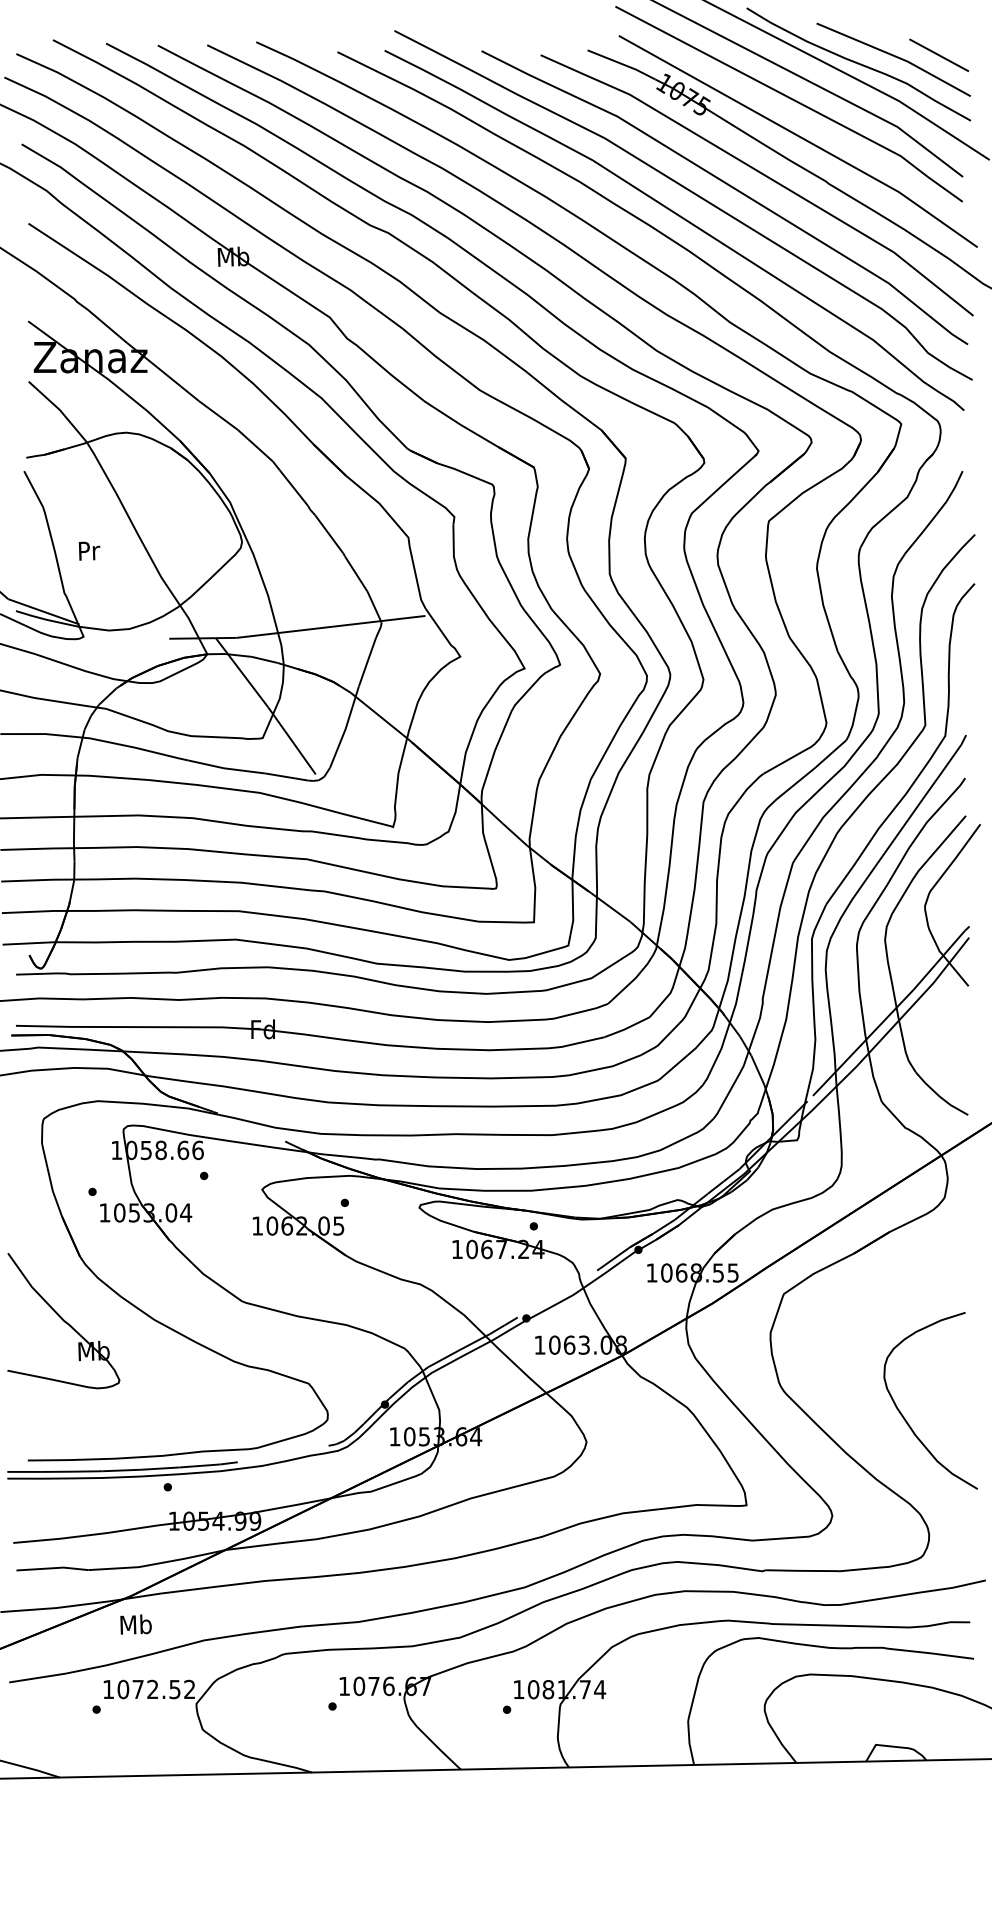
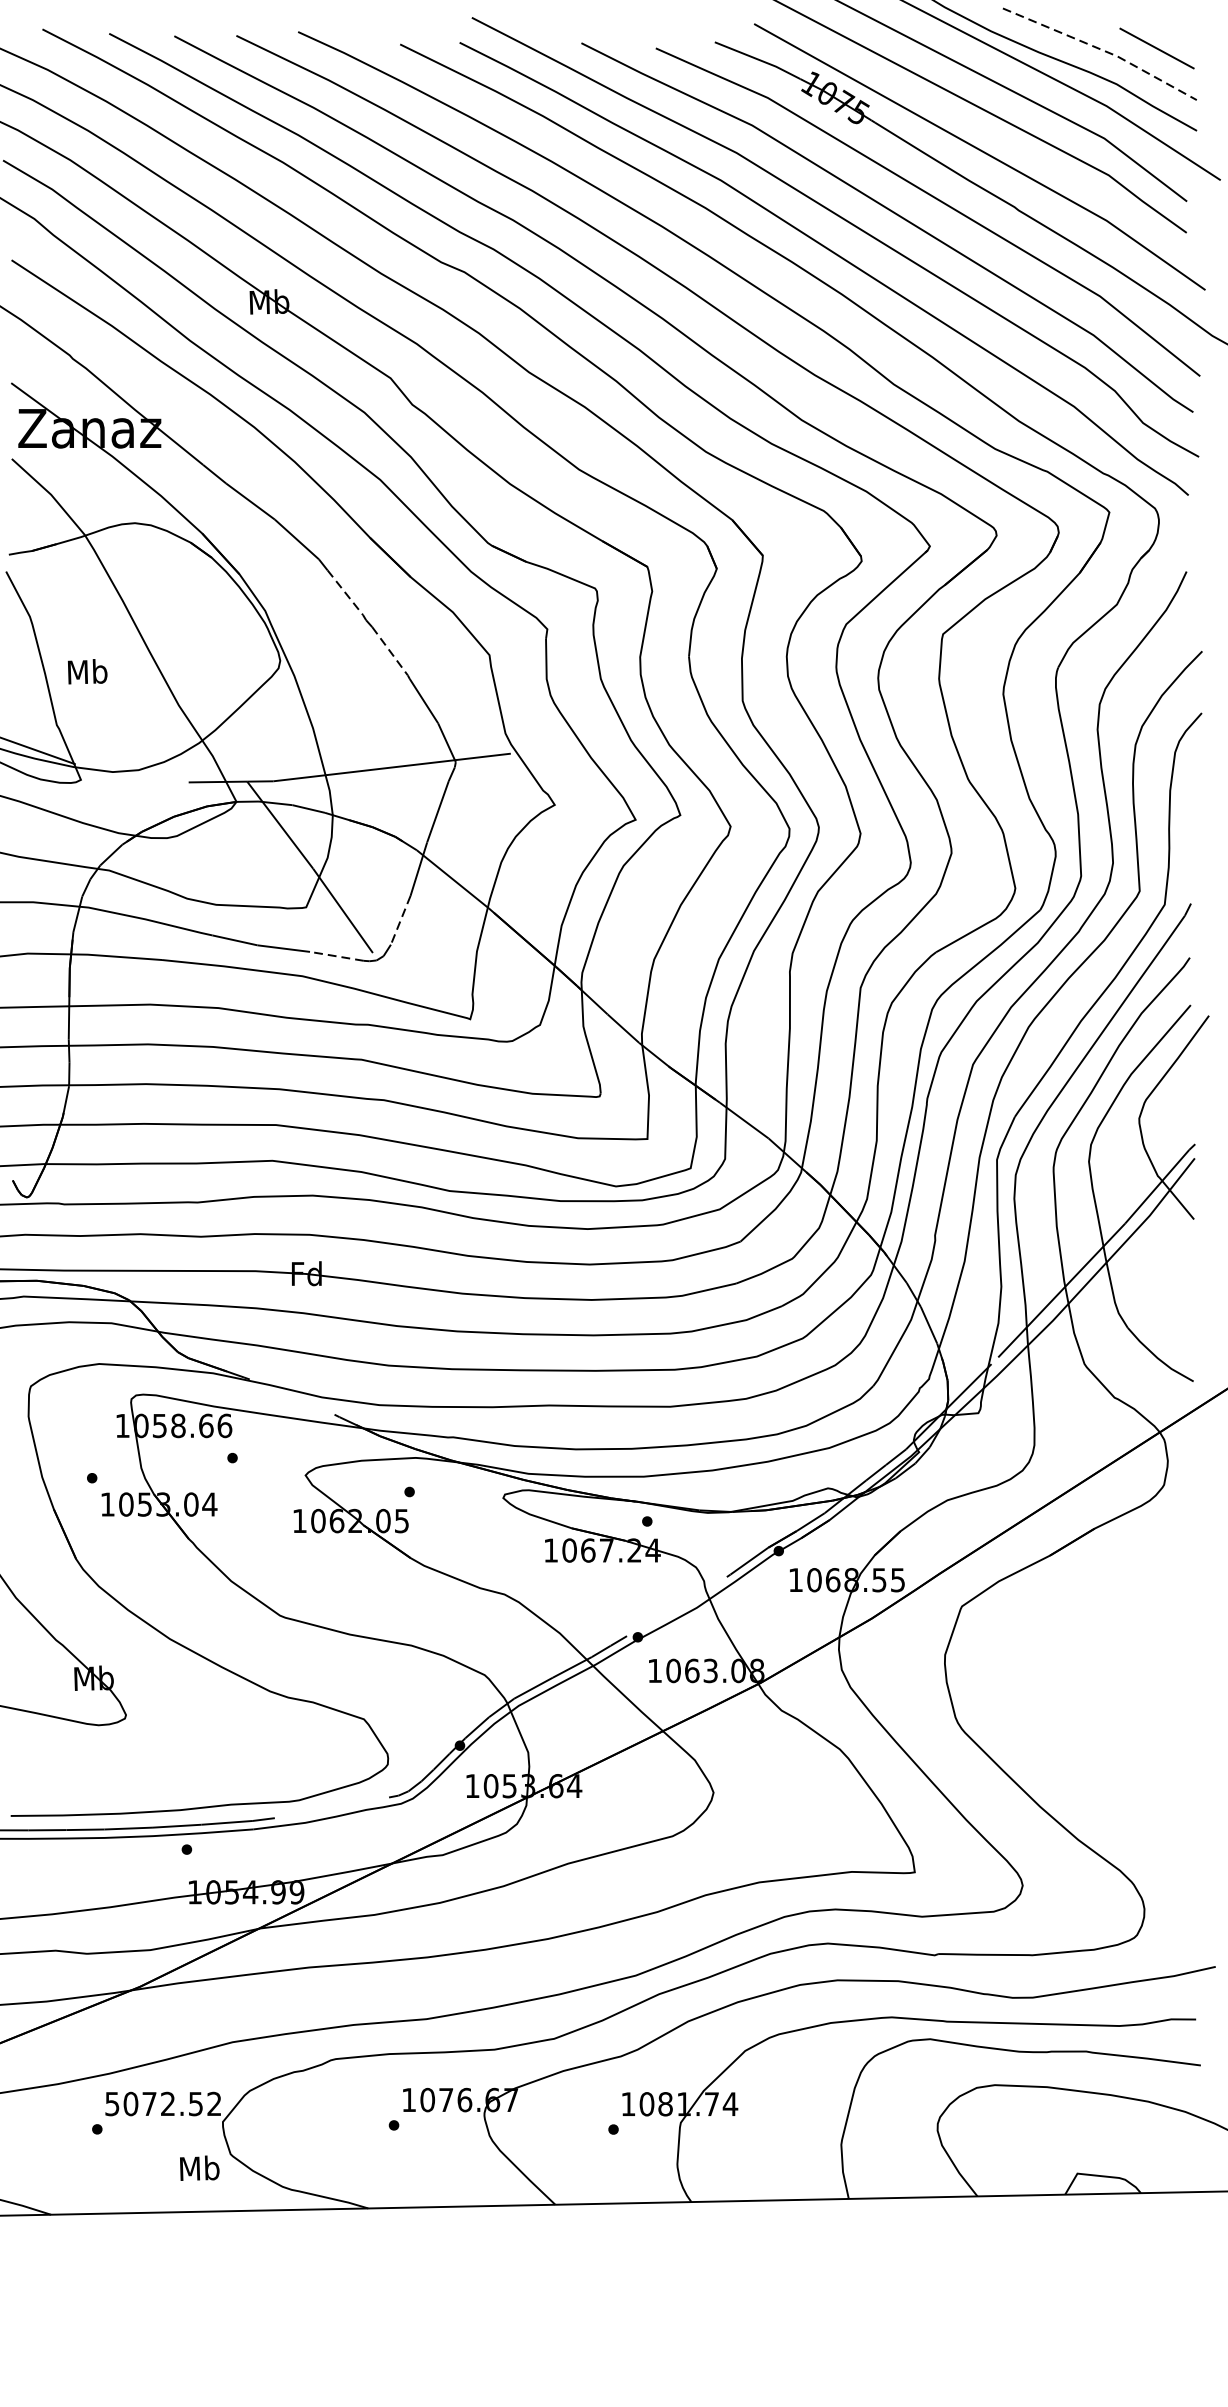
line: (896, 56) -> (1103, 50), solid -> dashed
line: (293, 487) -> (344, 592), solid -> dashed
line: (329, 534) -> (390, 651), solid -> dashed
text: (88, 550) -> (87, 671), Pr -> Mb
line: (337, 748) -> (400, 920), solid -> dashed
line: (287, 777) -> (337, 956), solid -> dashed
curve: (905, 1418) -> (1114, 1763), removed
text: (135, 1624) -> (199, 2168), moved
text: (108, 1689) -> (112, 2104), 1072.52 -> 5072.52

